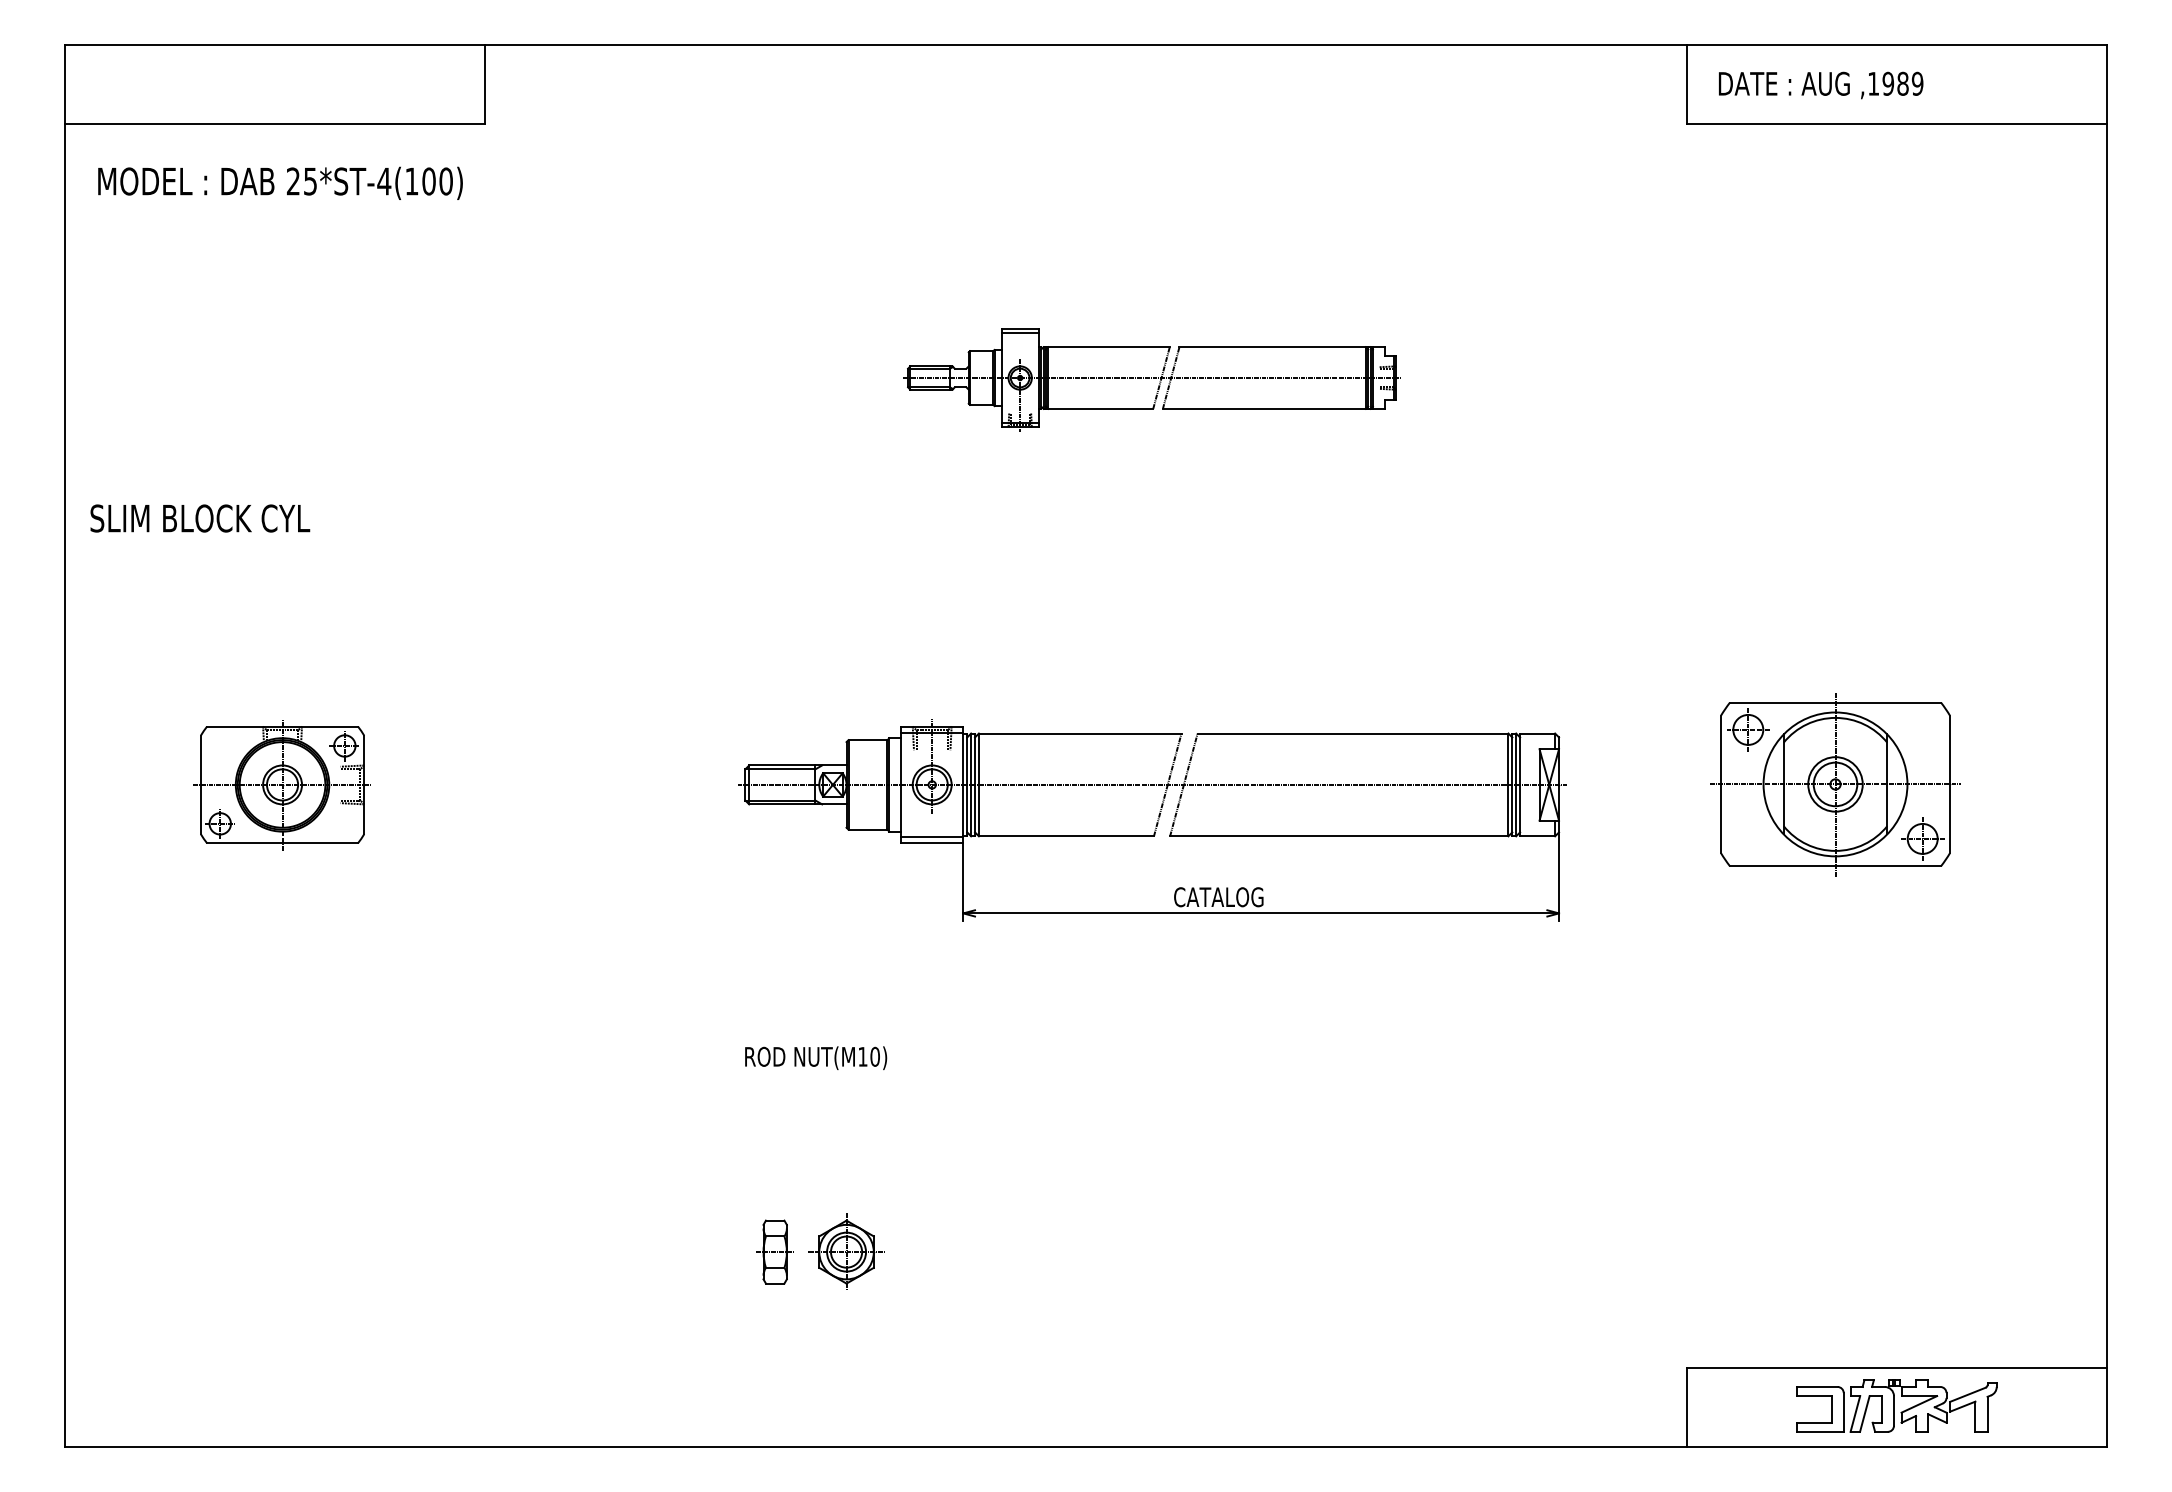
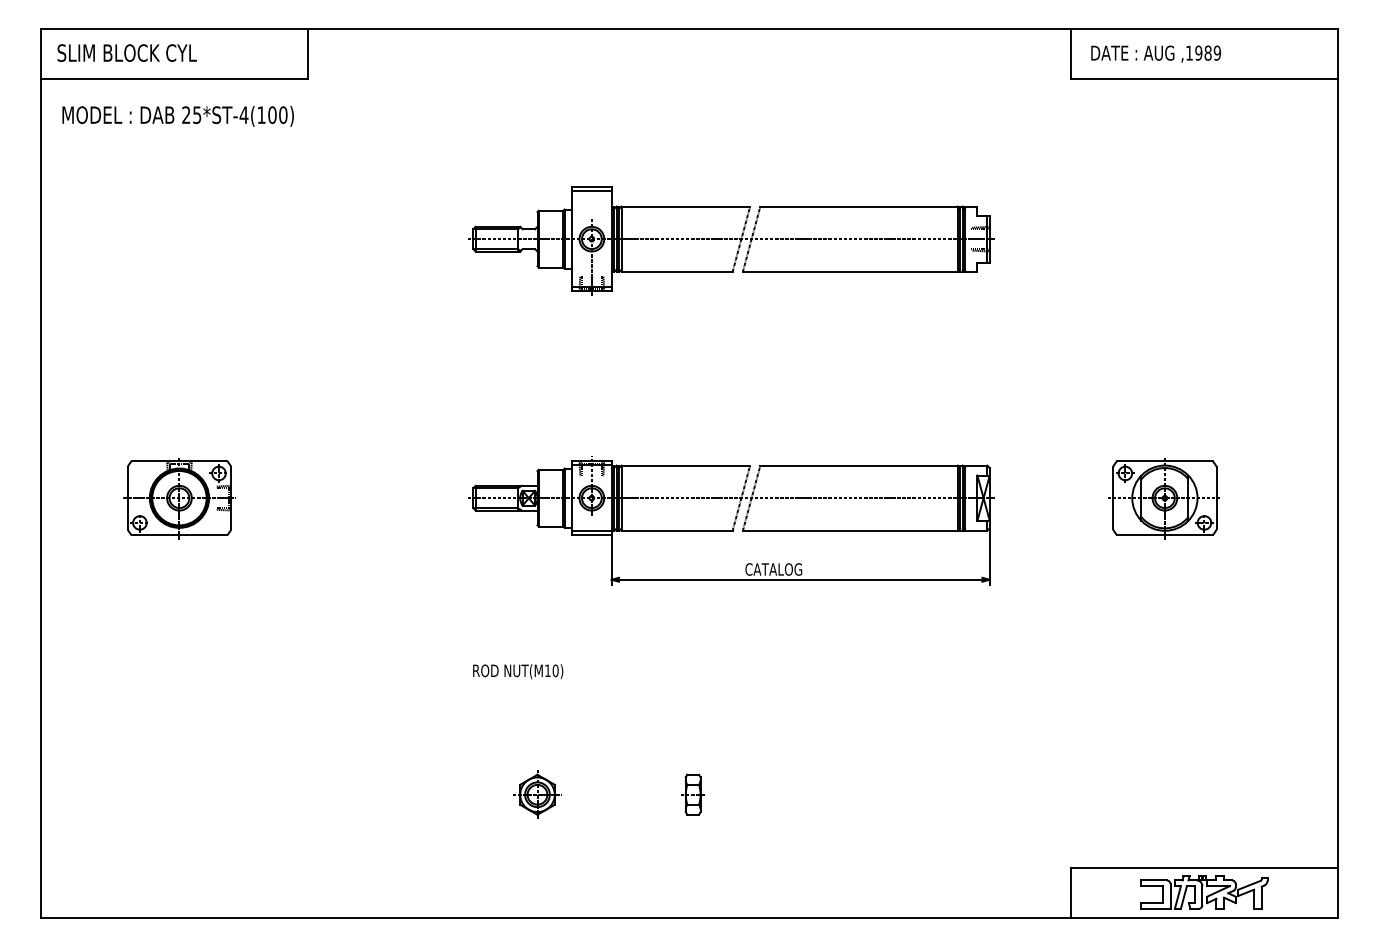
part: (1152, 378) -> (731, 240), size x1.67
text: (199, 517) -> (126, 52), moved
part: (1832, 785) -> (1163, 498), size x0.71
part: (774, 1251) -> (692, 794), moved

